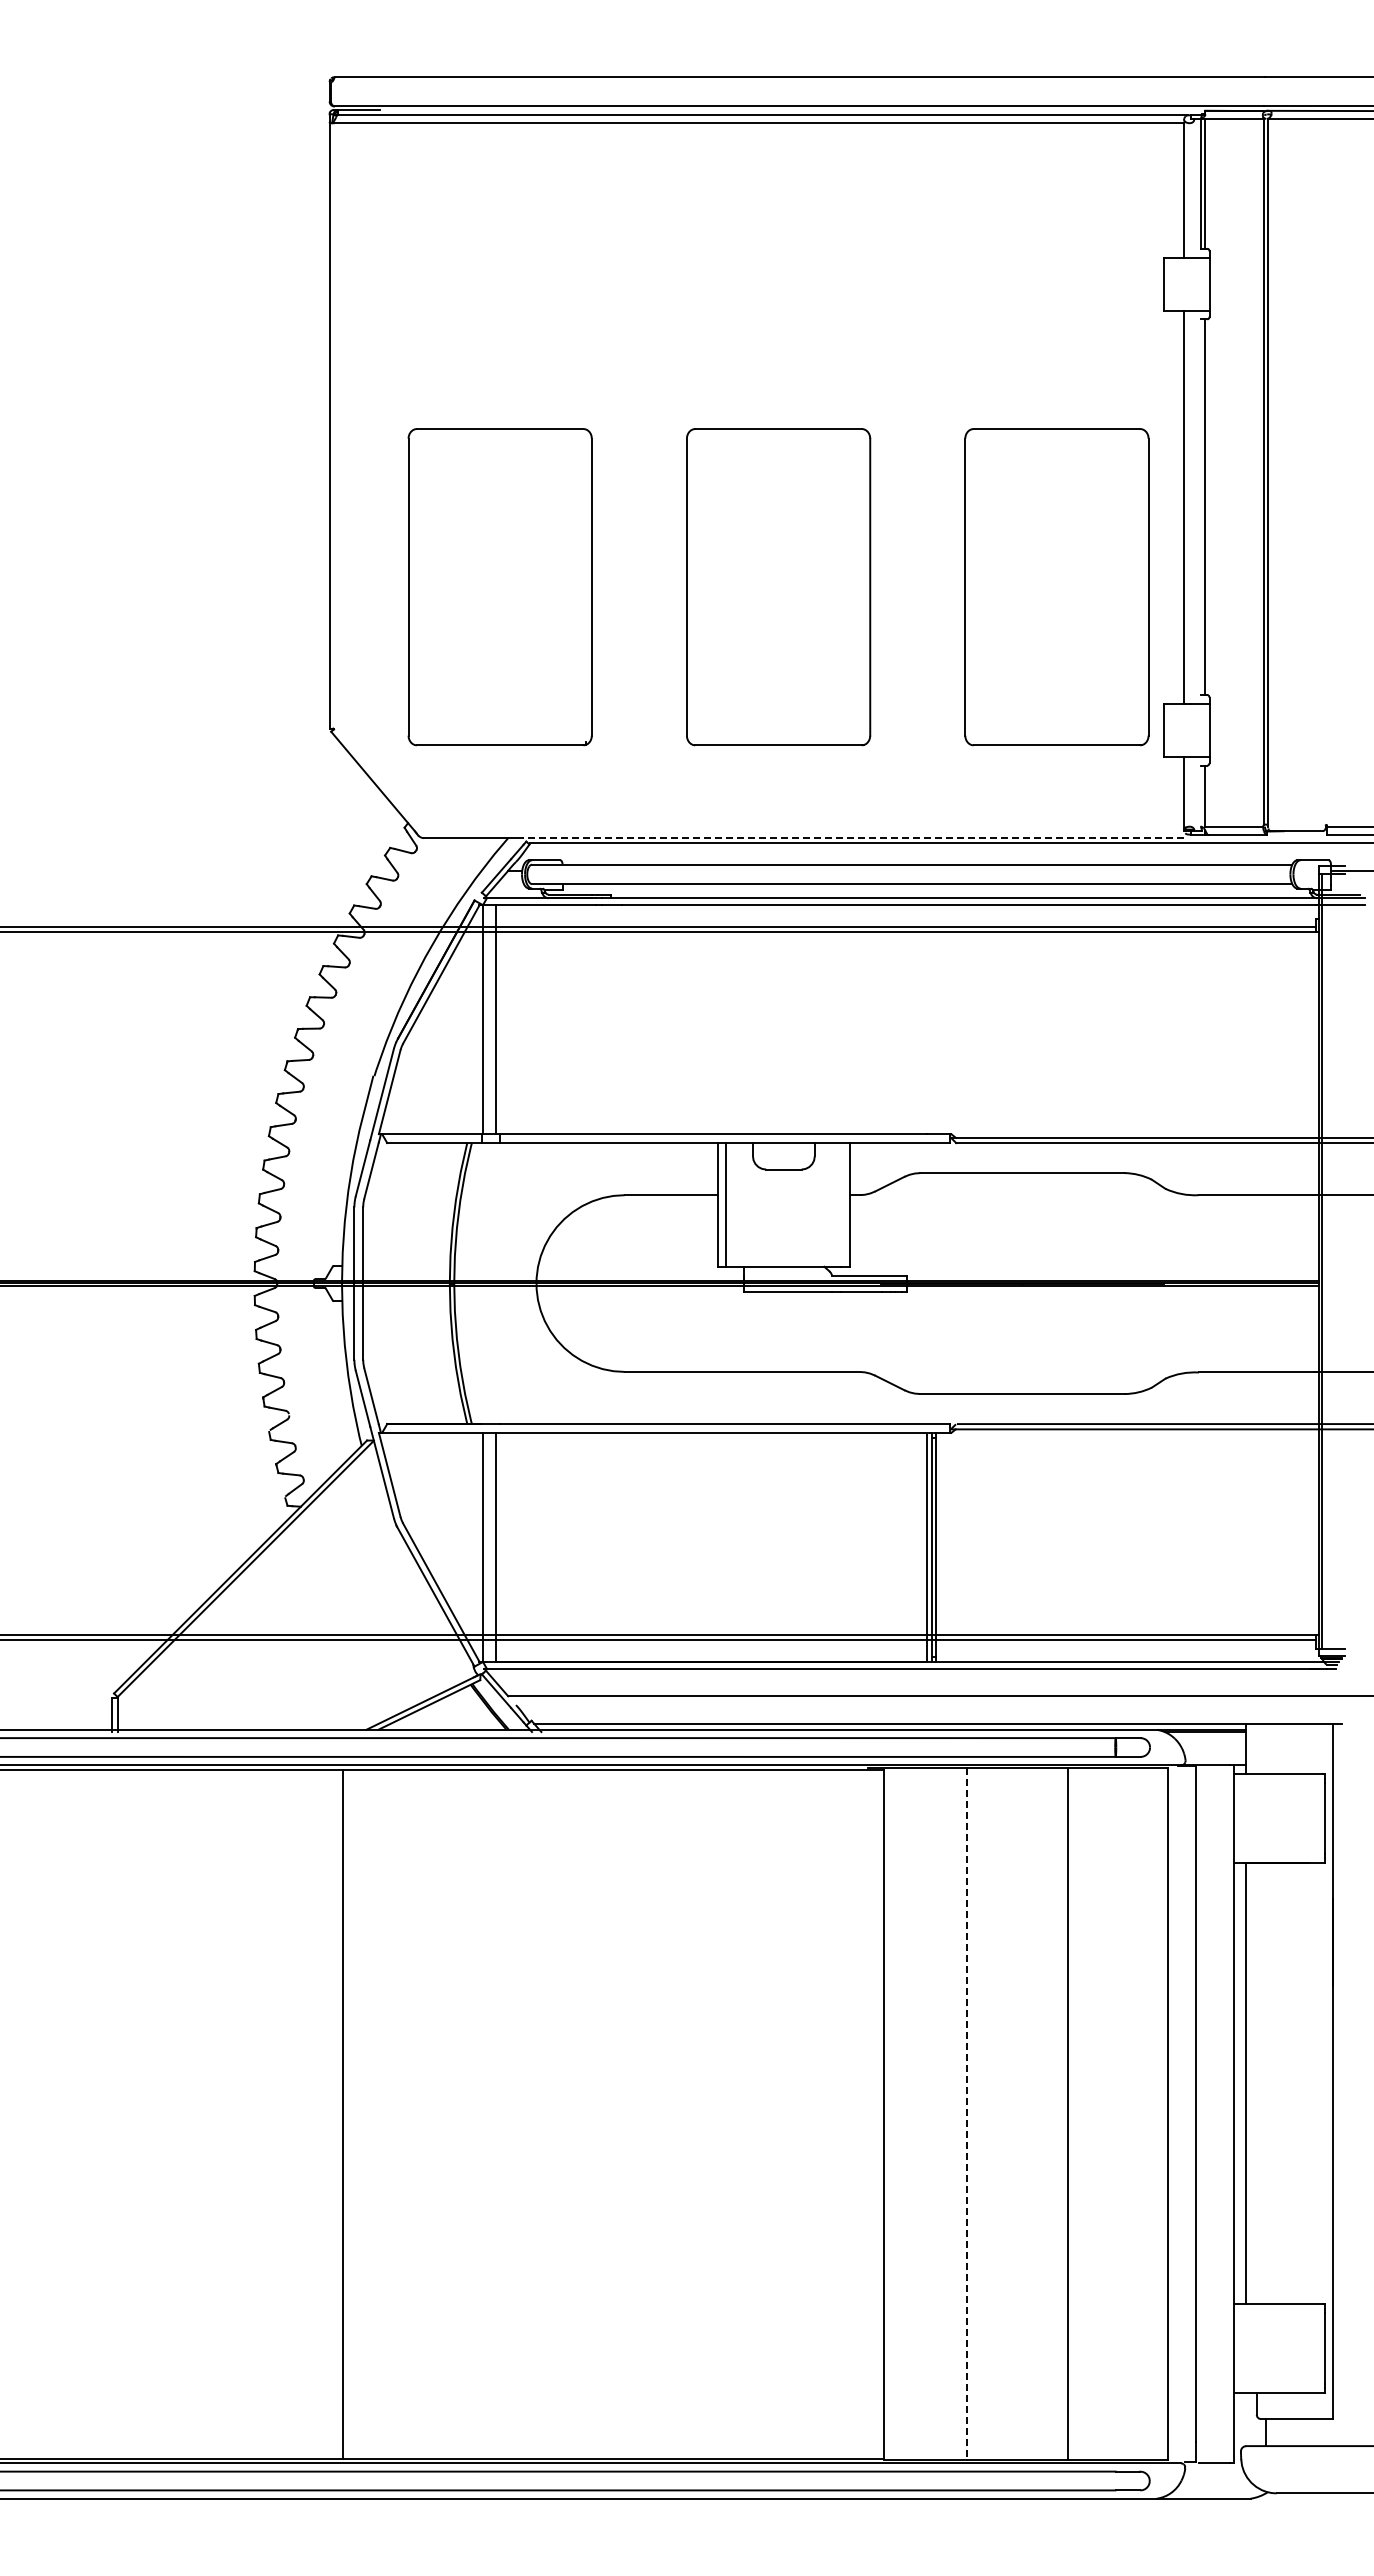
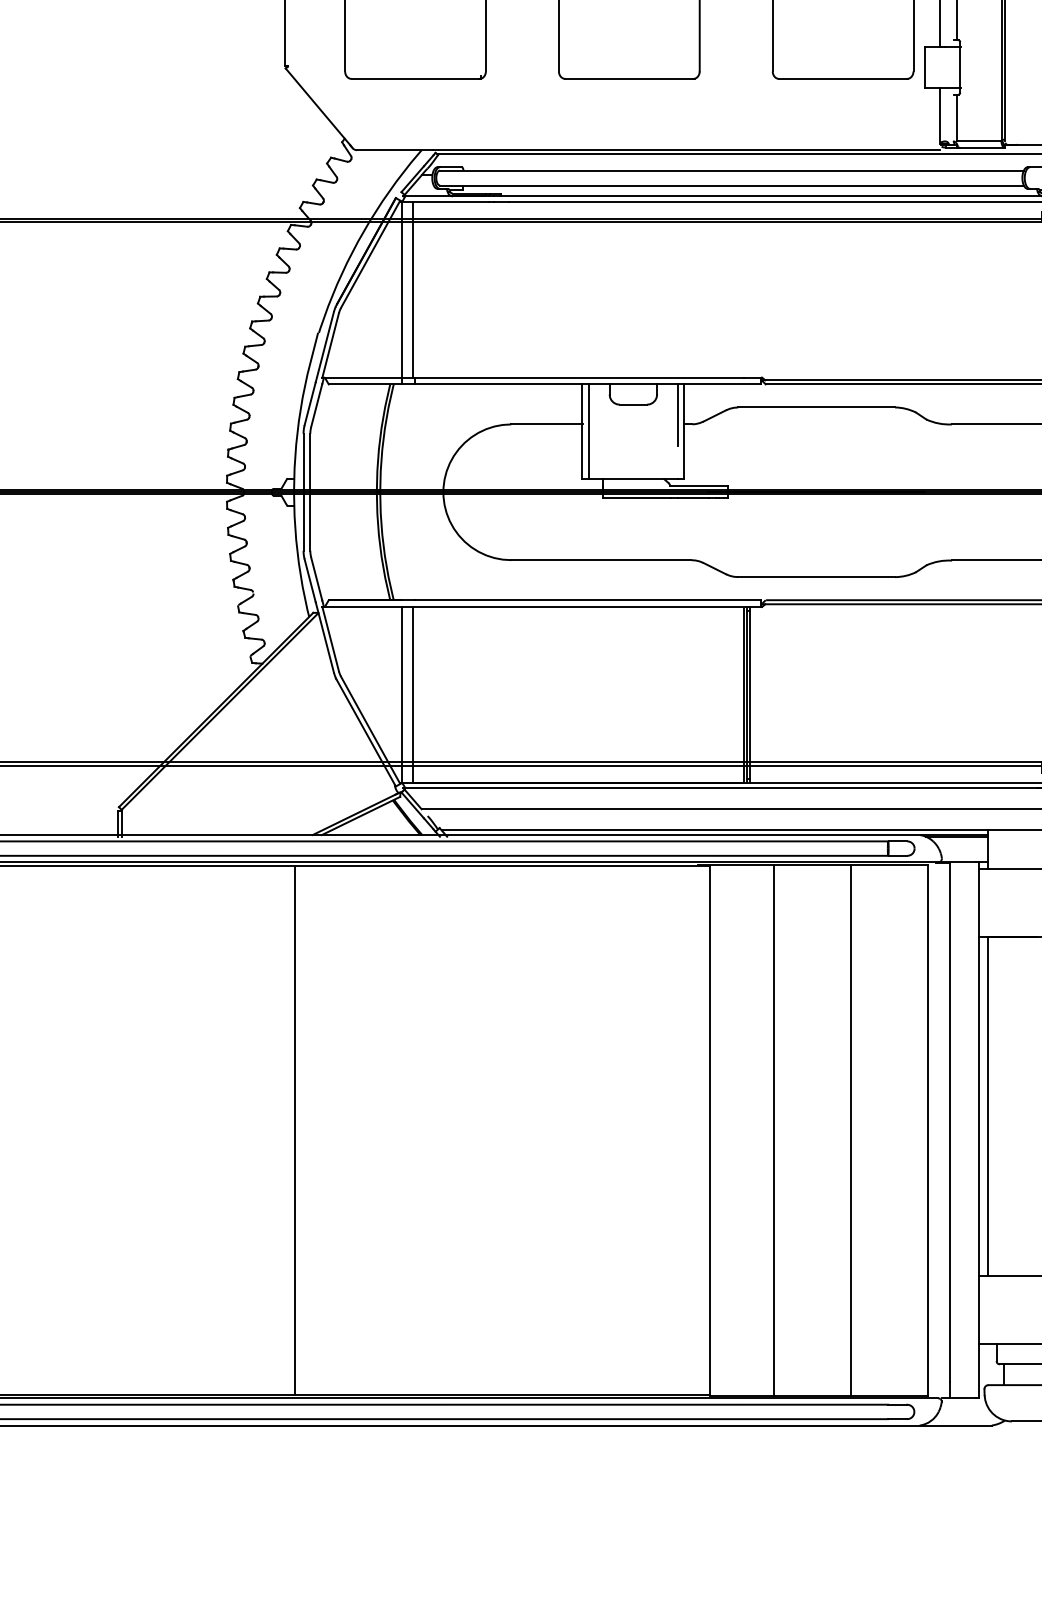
line: (852, 838) -> (686, 150), dashed -> solid
line: (841, 1182) -> (677, 414), added
line: (966, 2114) -> (773, 1130), dashed -> solid

